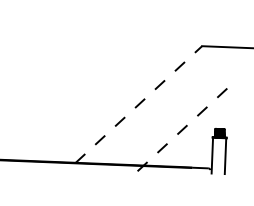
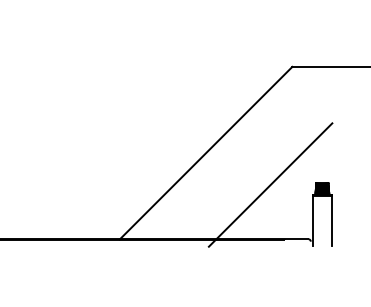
line: (139, 104) -> (206, 152), dashed -> solid
line: (183, 128) -> (270, 184), dashed -> solid

